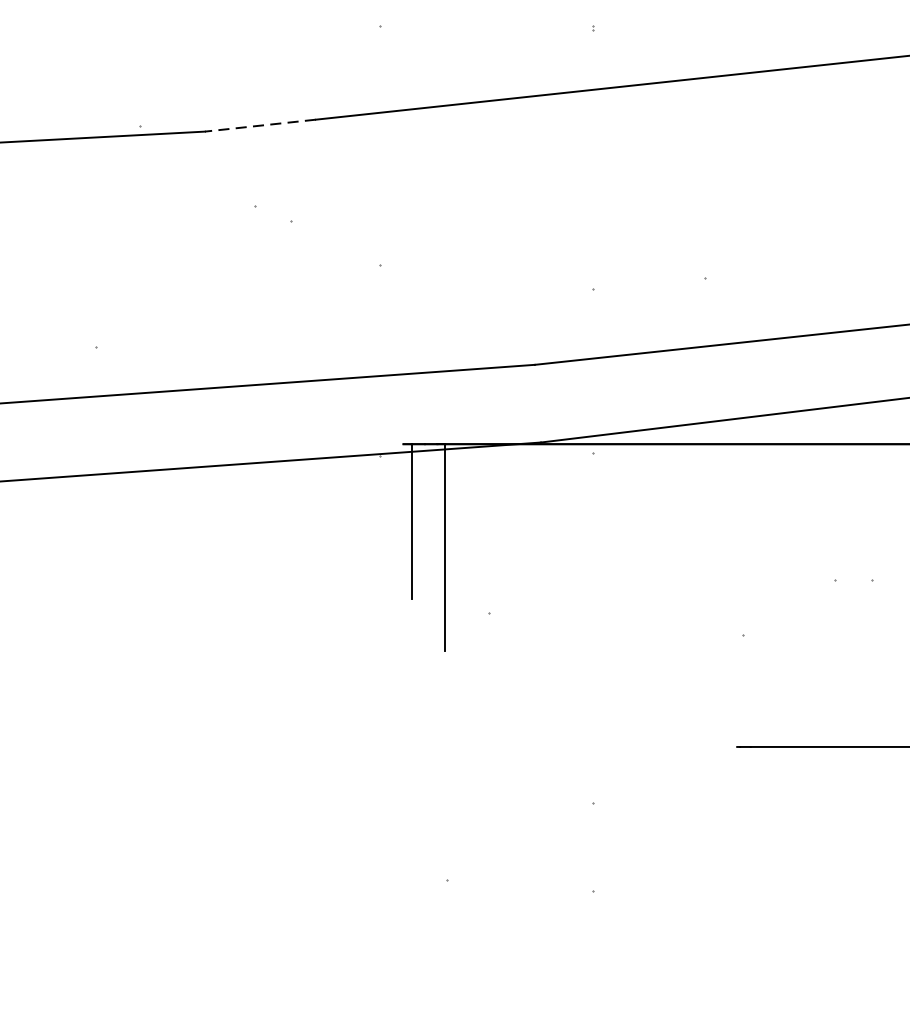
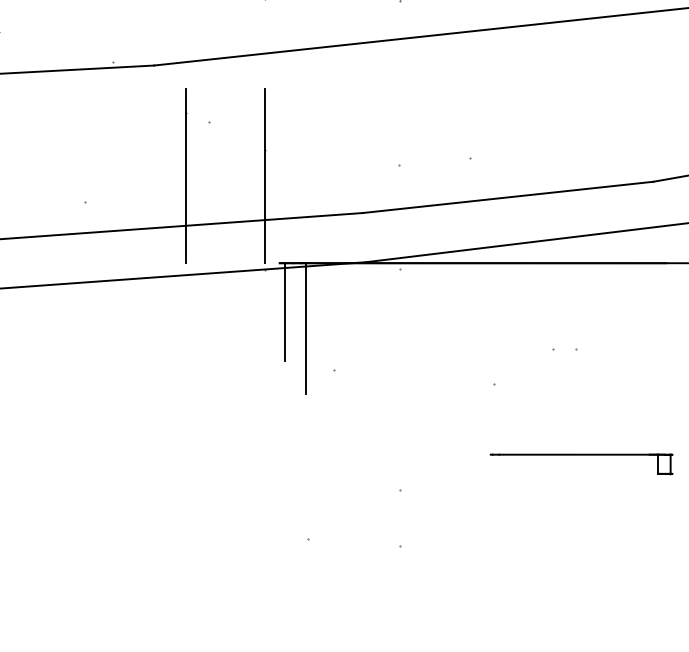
line: (259, 125) -> (188, 61), dashed -> solid
line: (254, 305) -> (185, 175), added
line: (379, 305) -> (264, 175), added

